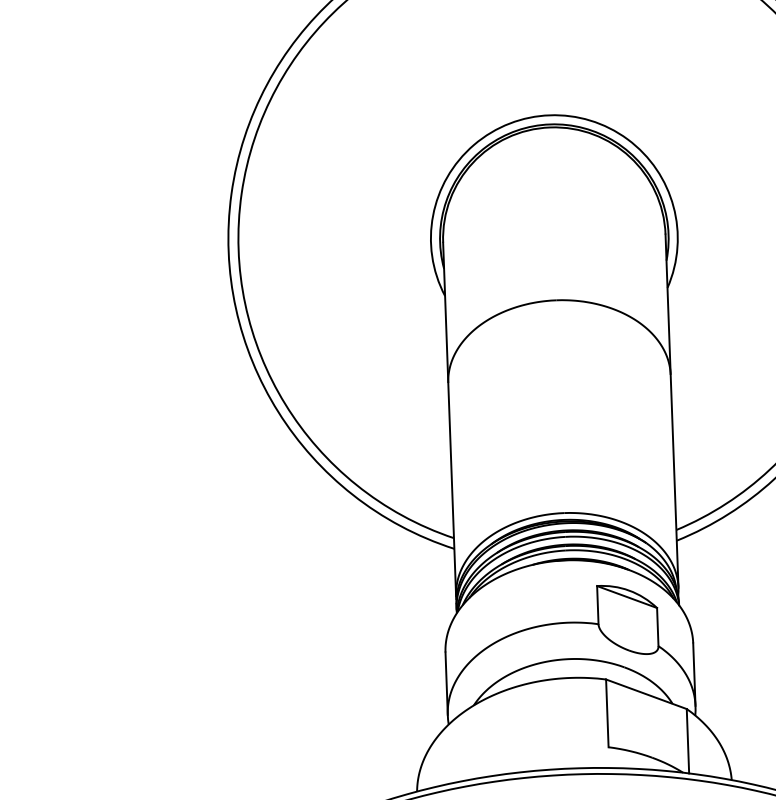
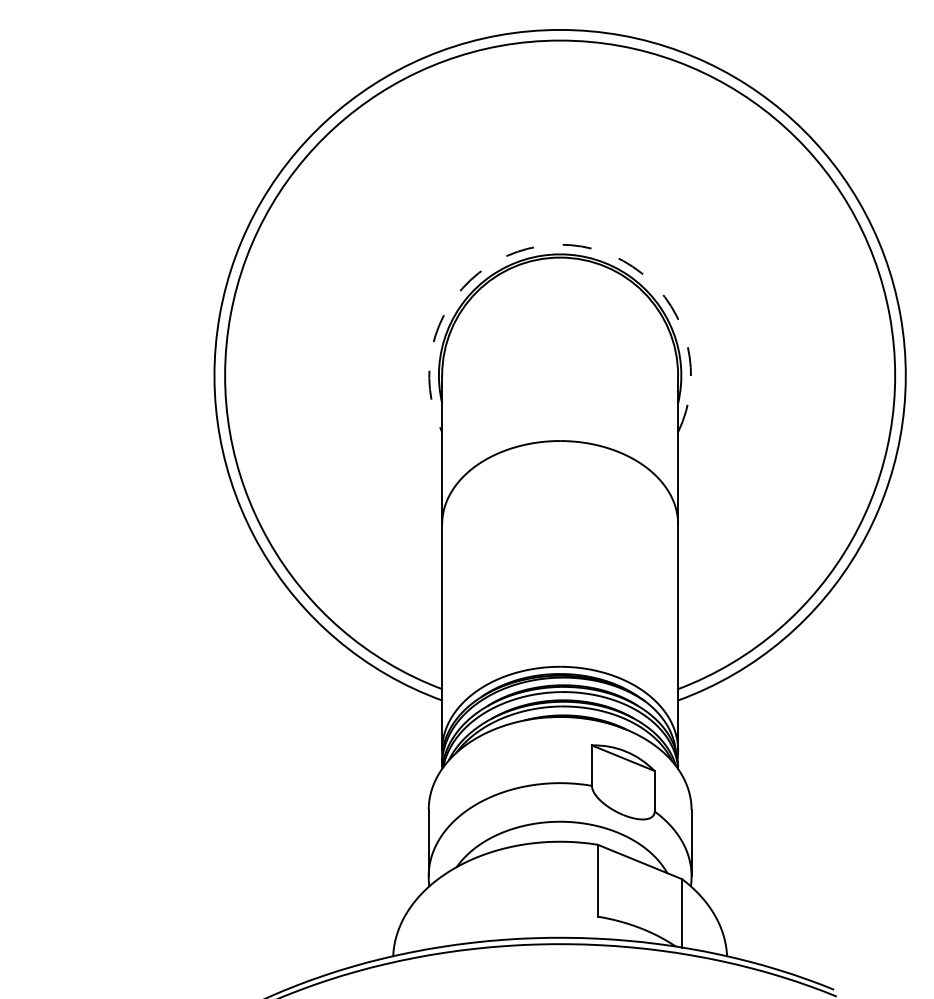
arc: (550, 115) -> (560, 244), solid -> dashed

